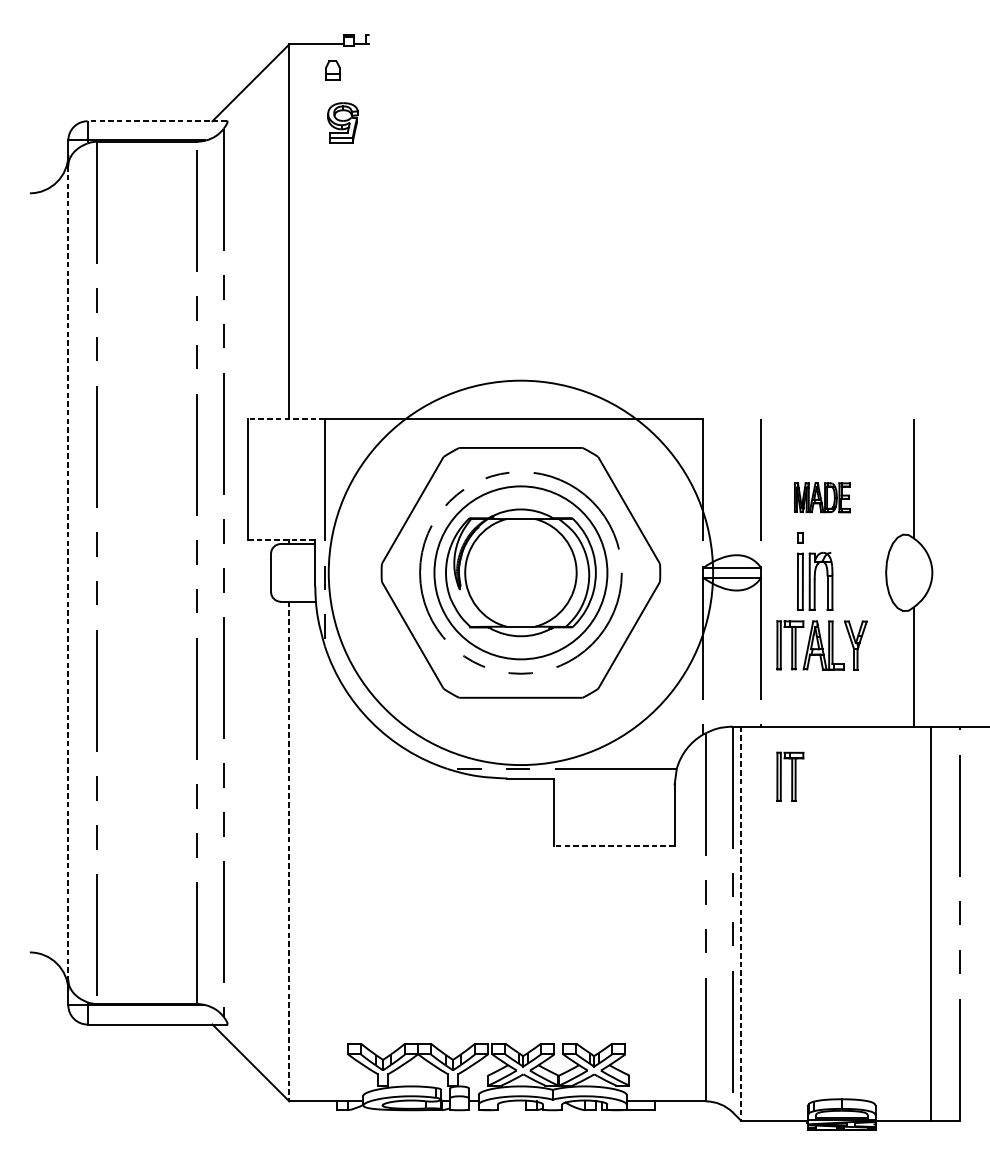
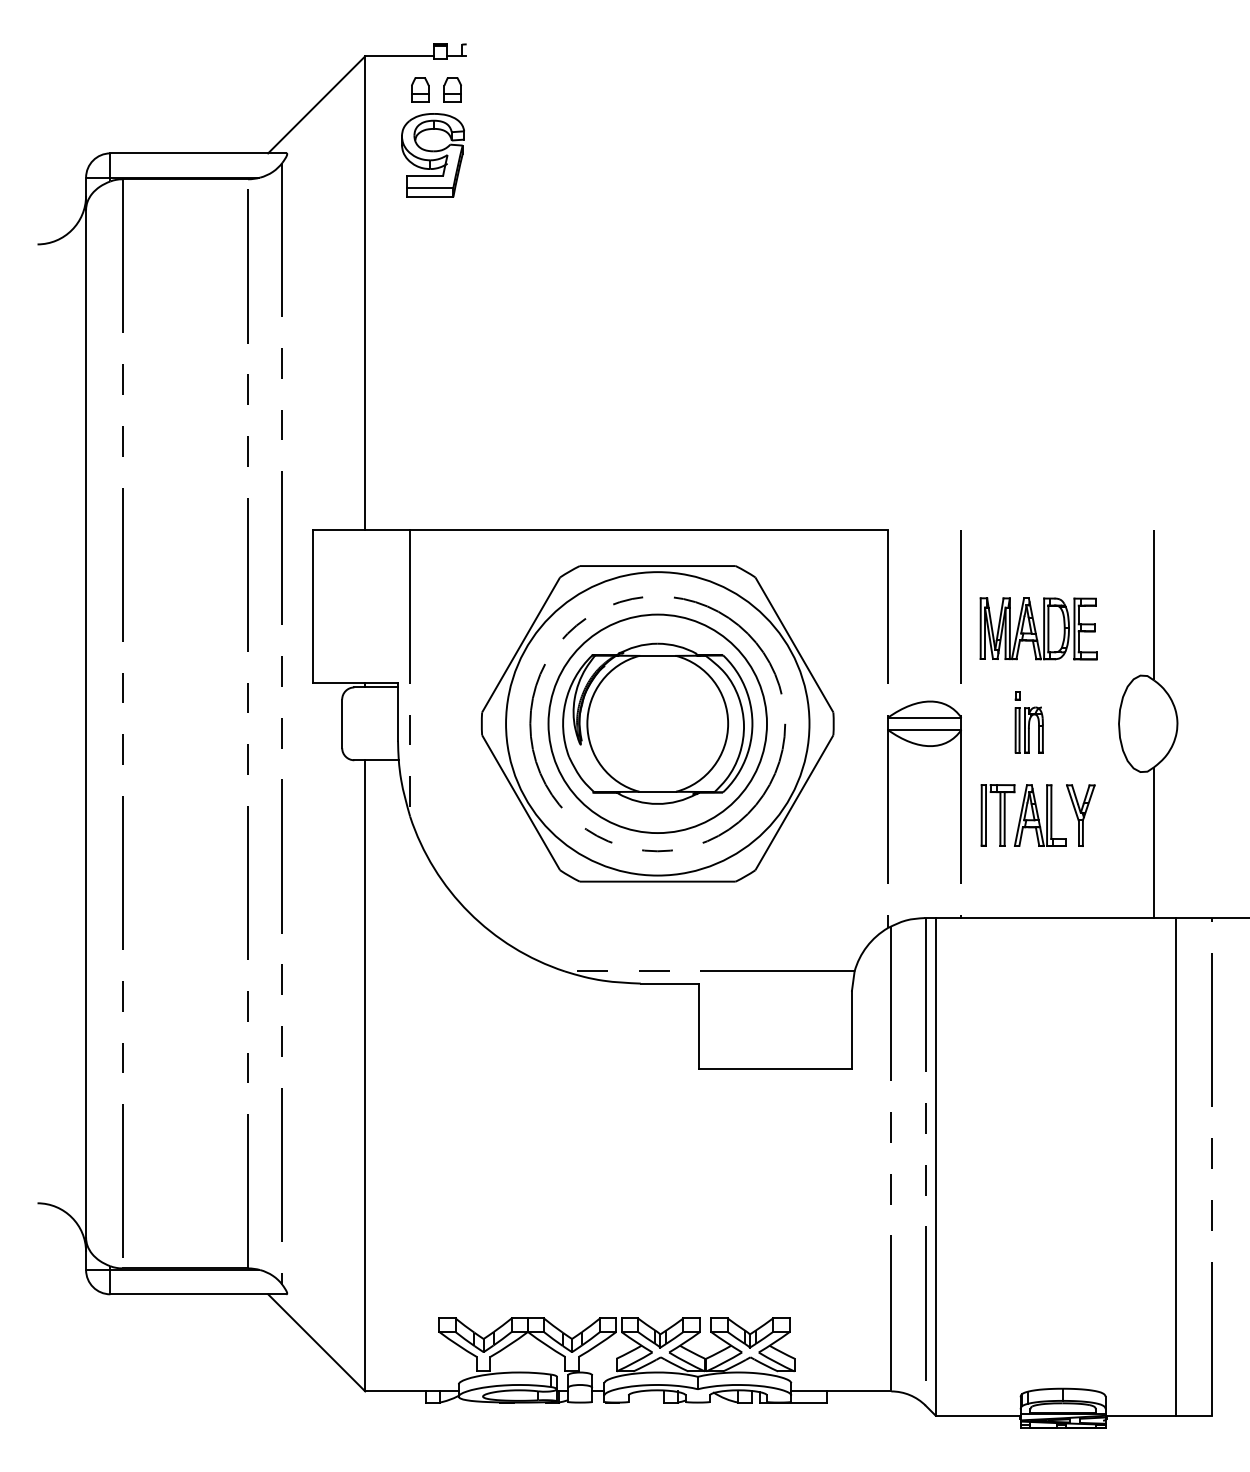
part: (358, 70) -> (452, 89), added
line: (156, 121) -> (197, 153), dashed -> solid
part: (342, 122) -> (432, 155), size x1.67
line: (286, 419) -> (361, 529), dashed -> solid
part: (822, 497) -> (1038, 628), size x1.67
line: (282, 540) -> (356, 682), dashed -> solid
part: (814, 571) -> (1028, 722), size x0.62
line: (68, 572) -> (86, 723), dashed -> solid
circle: (520, 572) -> (657, 723), size x0.62
part: (789, 776) -> (997, 981), removed
line: (614, 845) -> (775, 1068), dashed -> solid
line: (289, 851) -> (365, 1075), dashed -> solid
line: (740, 923) -> (935, 1166), dashed -> solid

